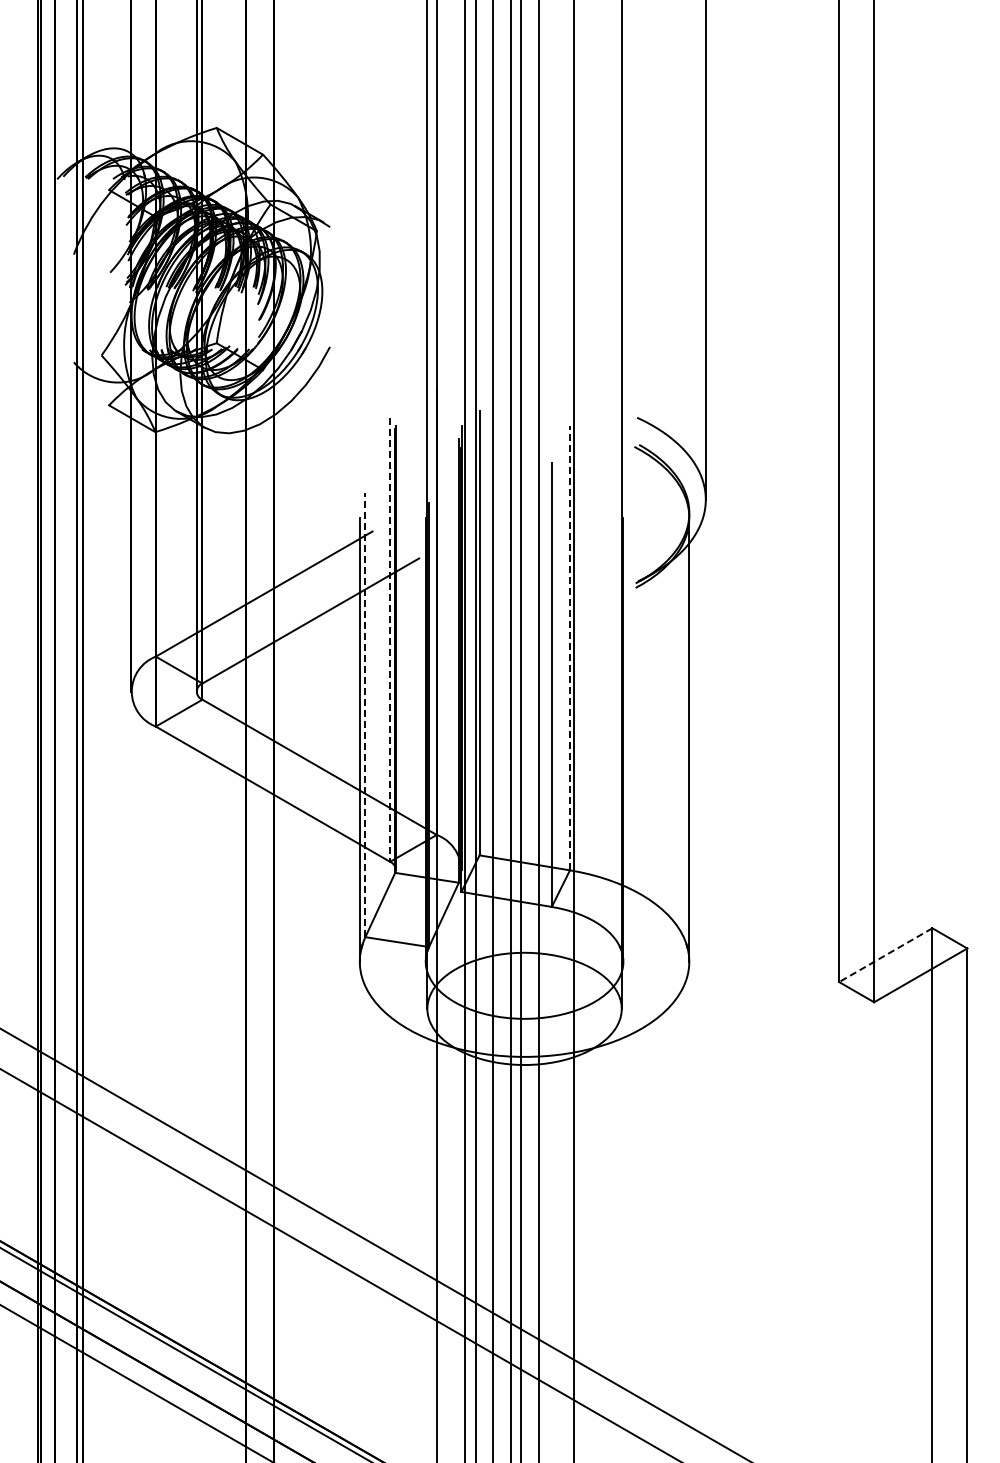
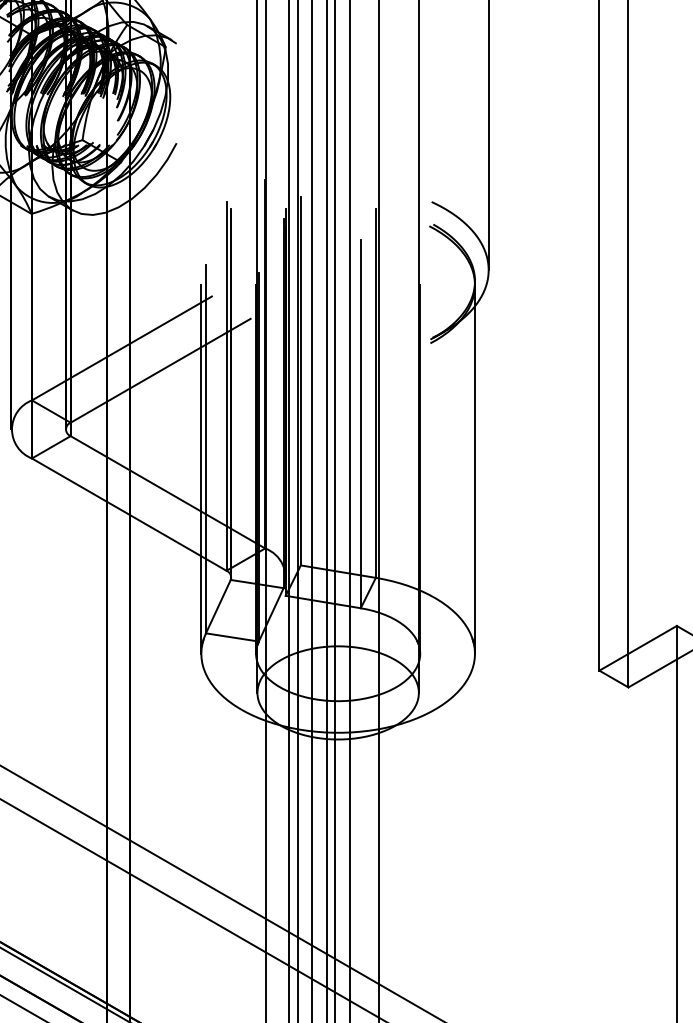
line: (390, 640) -> (226, 386), dashed -> solid
line: (569, 647) -> (375, 392), dashed -> solid
line: (365, 714) -> (206, 448), dashed -> solid
line: (885, 955) -> (637, 648), dashed -> solid

